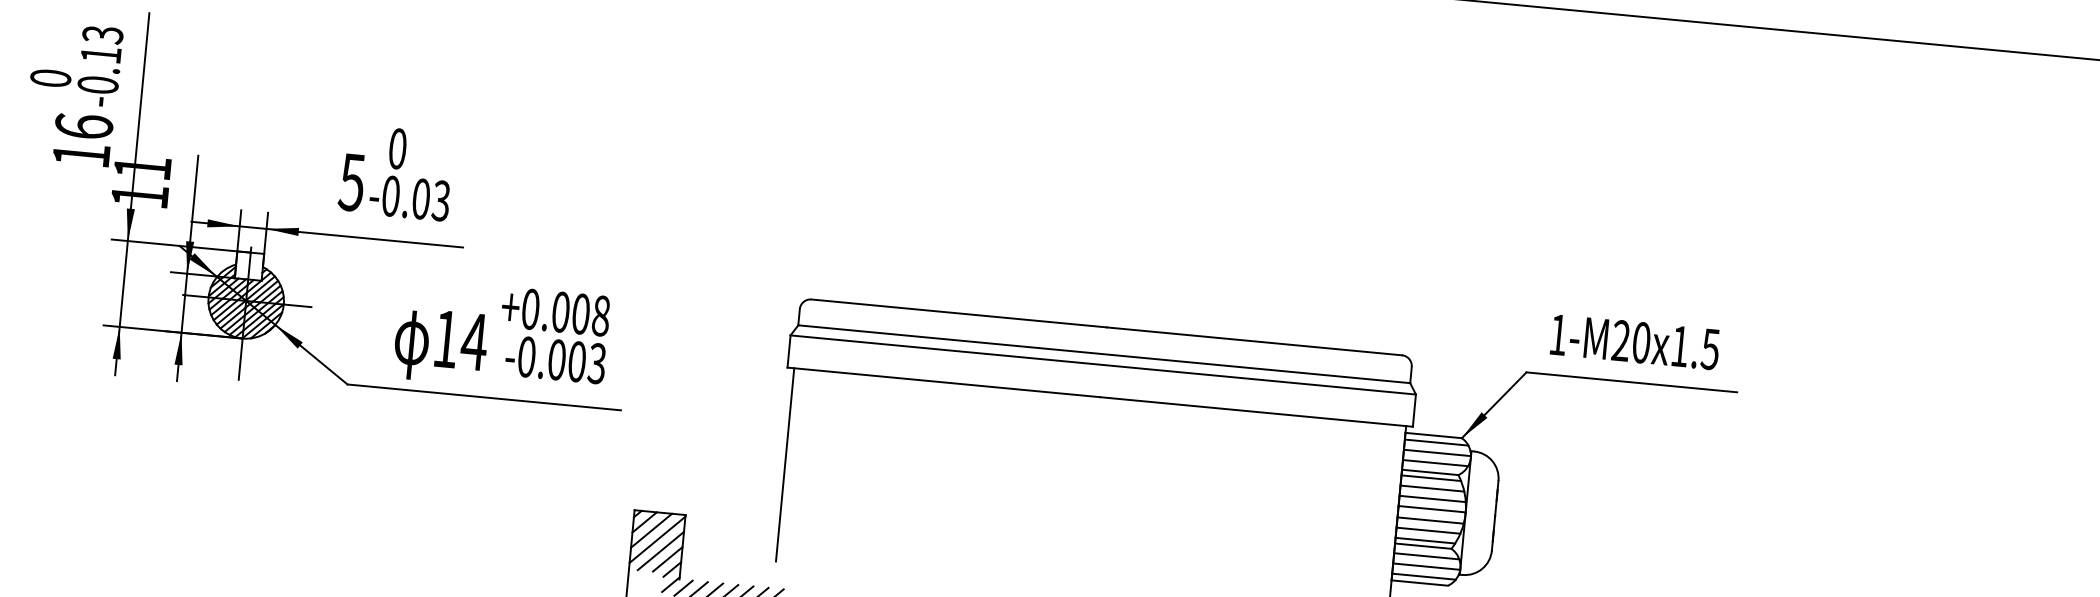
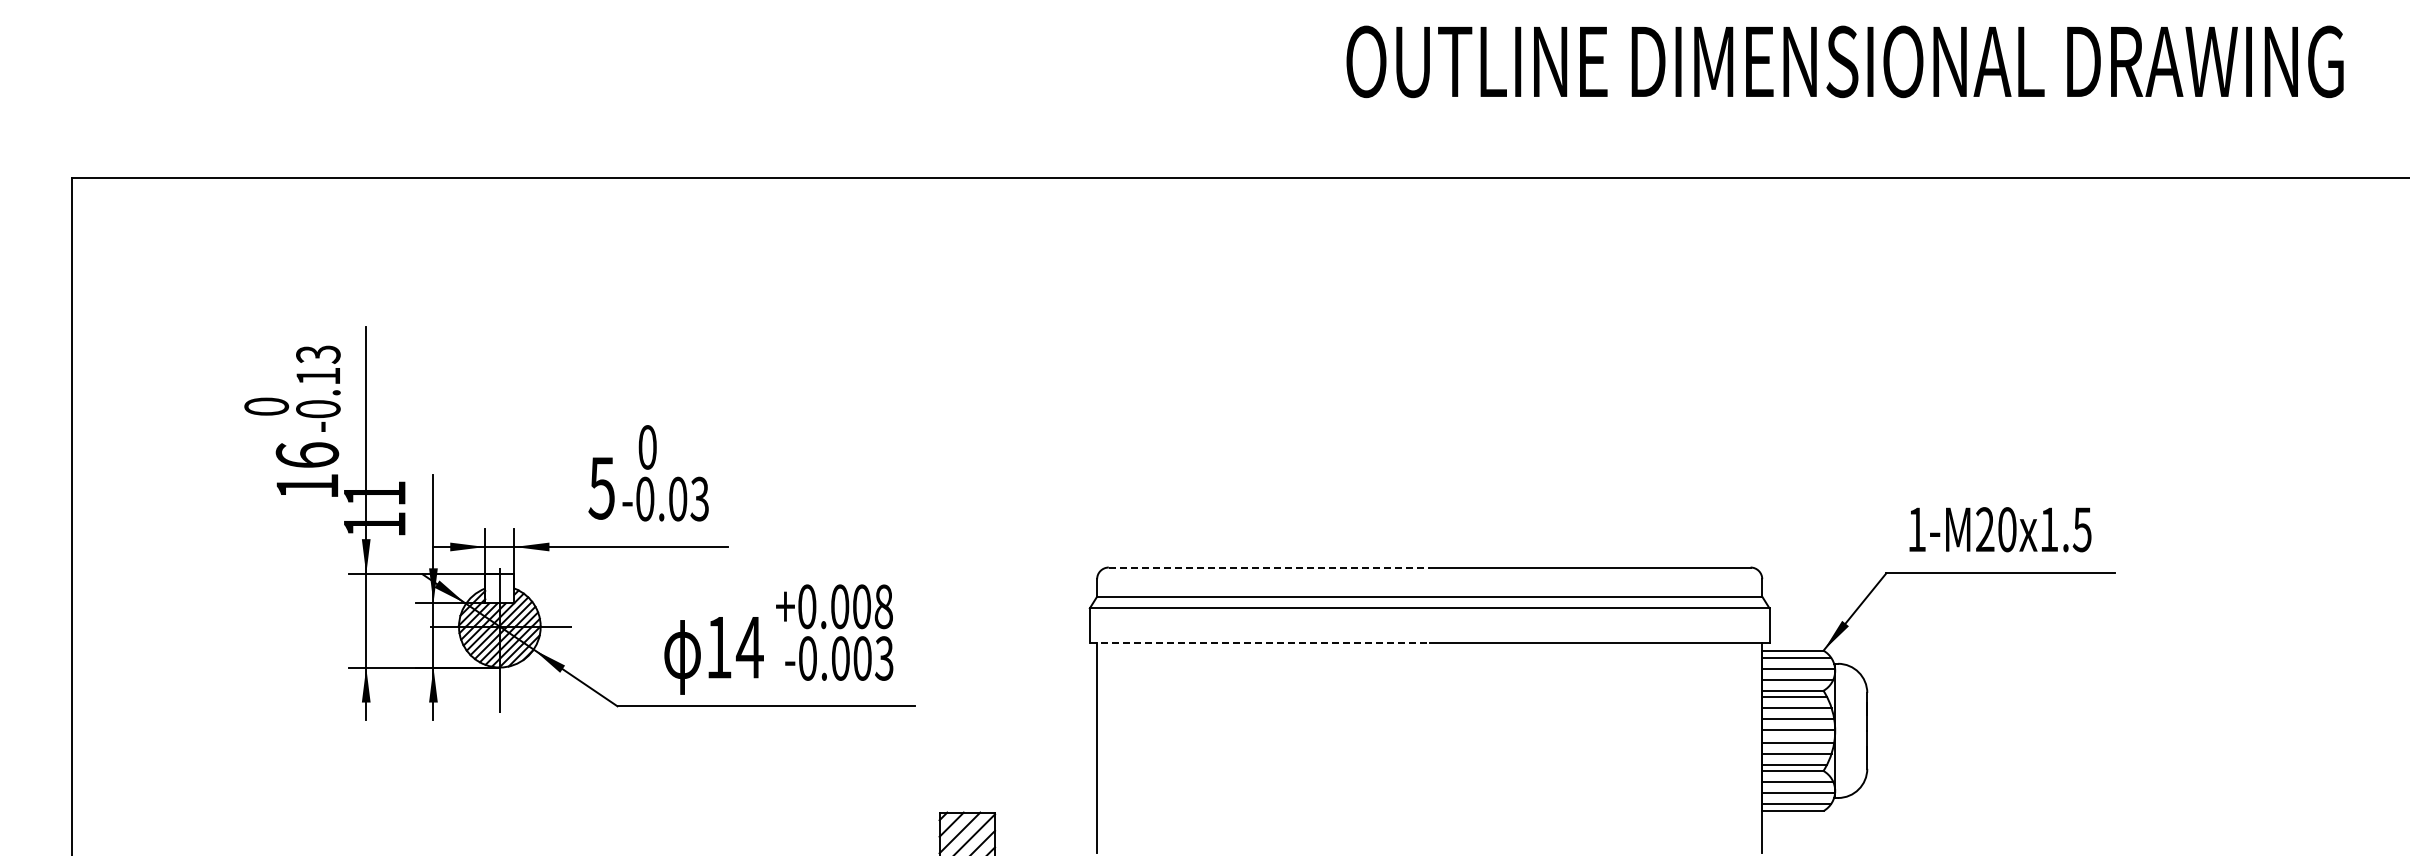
line: (959, 313) -> (1269, 567), solid -> dashed
line: (943, 382) -> (1259, 643), solid -> dashed

